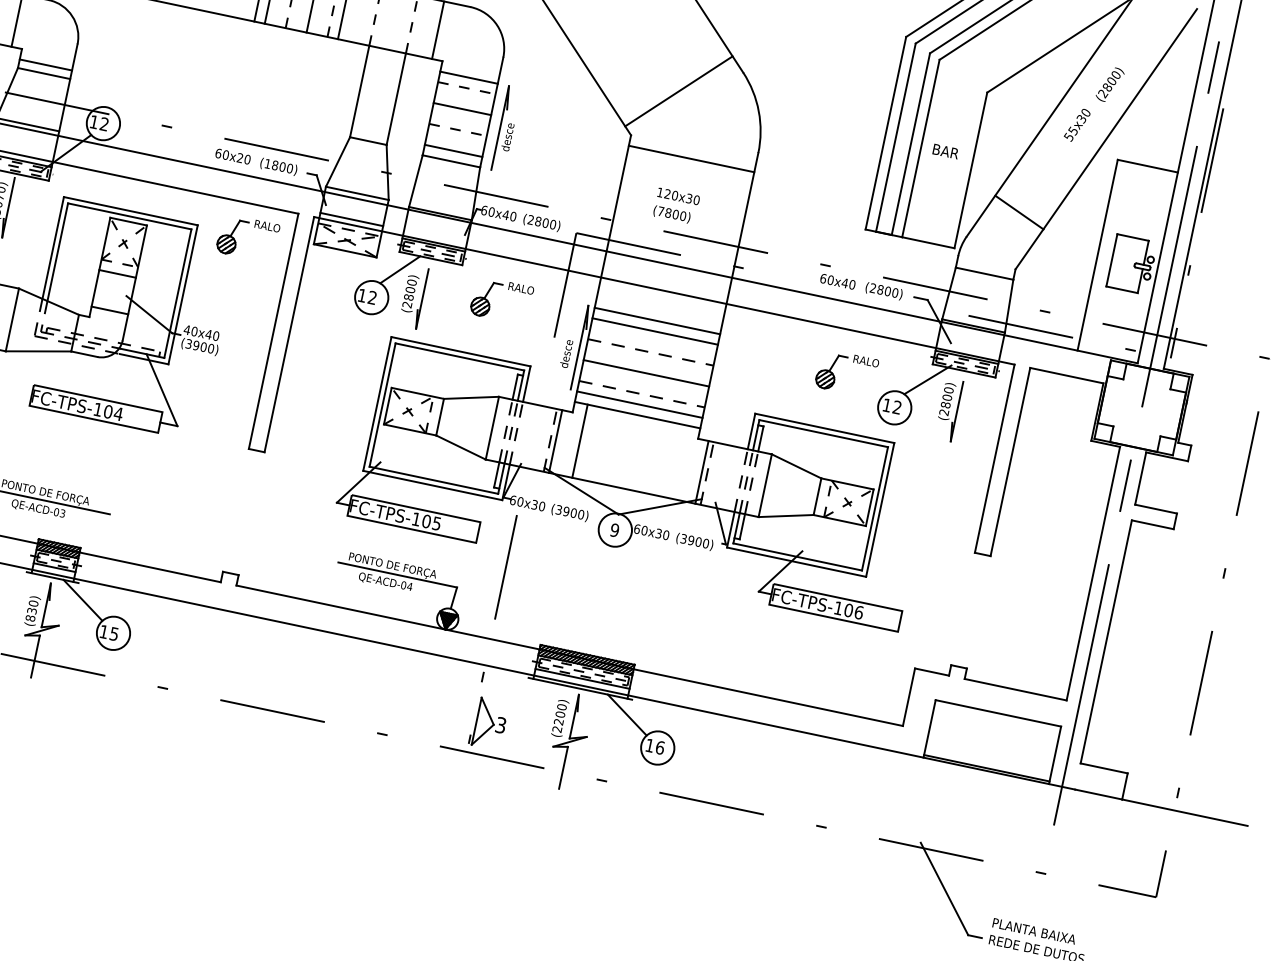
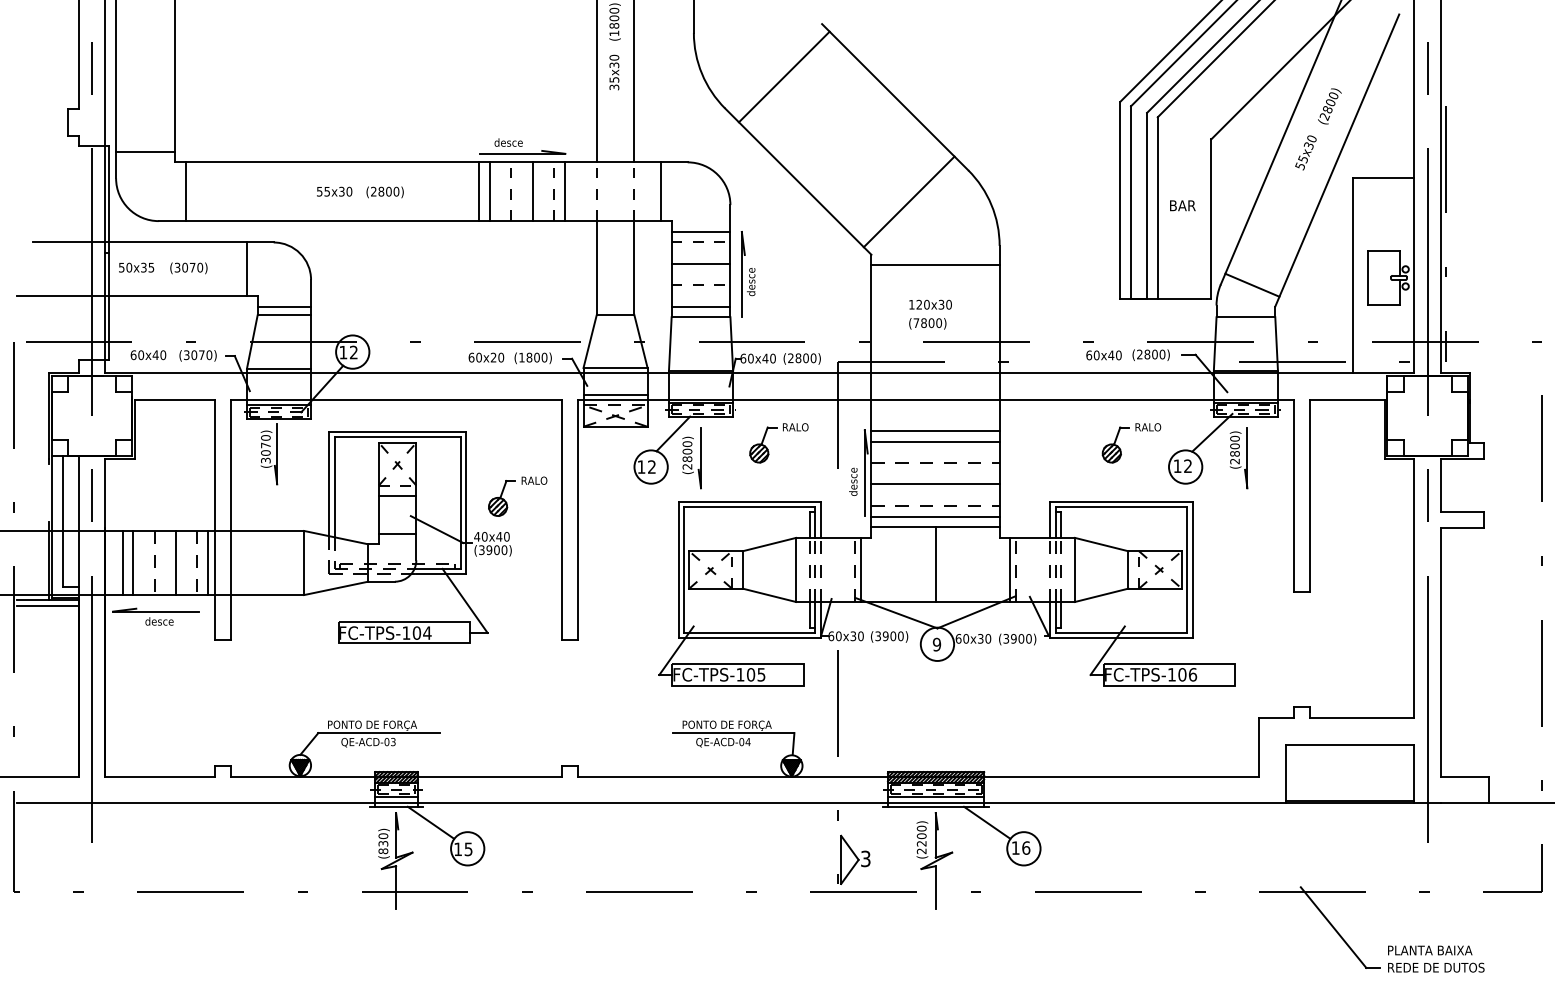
line: (1019, 211) -> (1252, 284), moved
part: (236, 242) -> (507, 502), moved
line: (579, 441) -> (935, 564), moved

